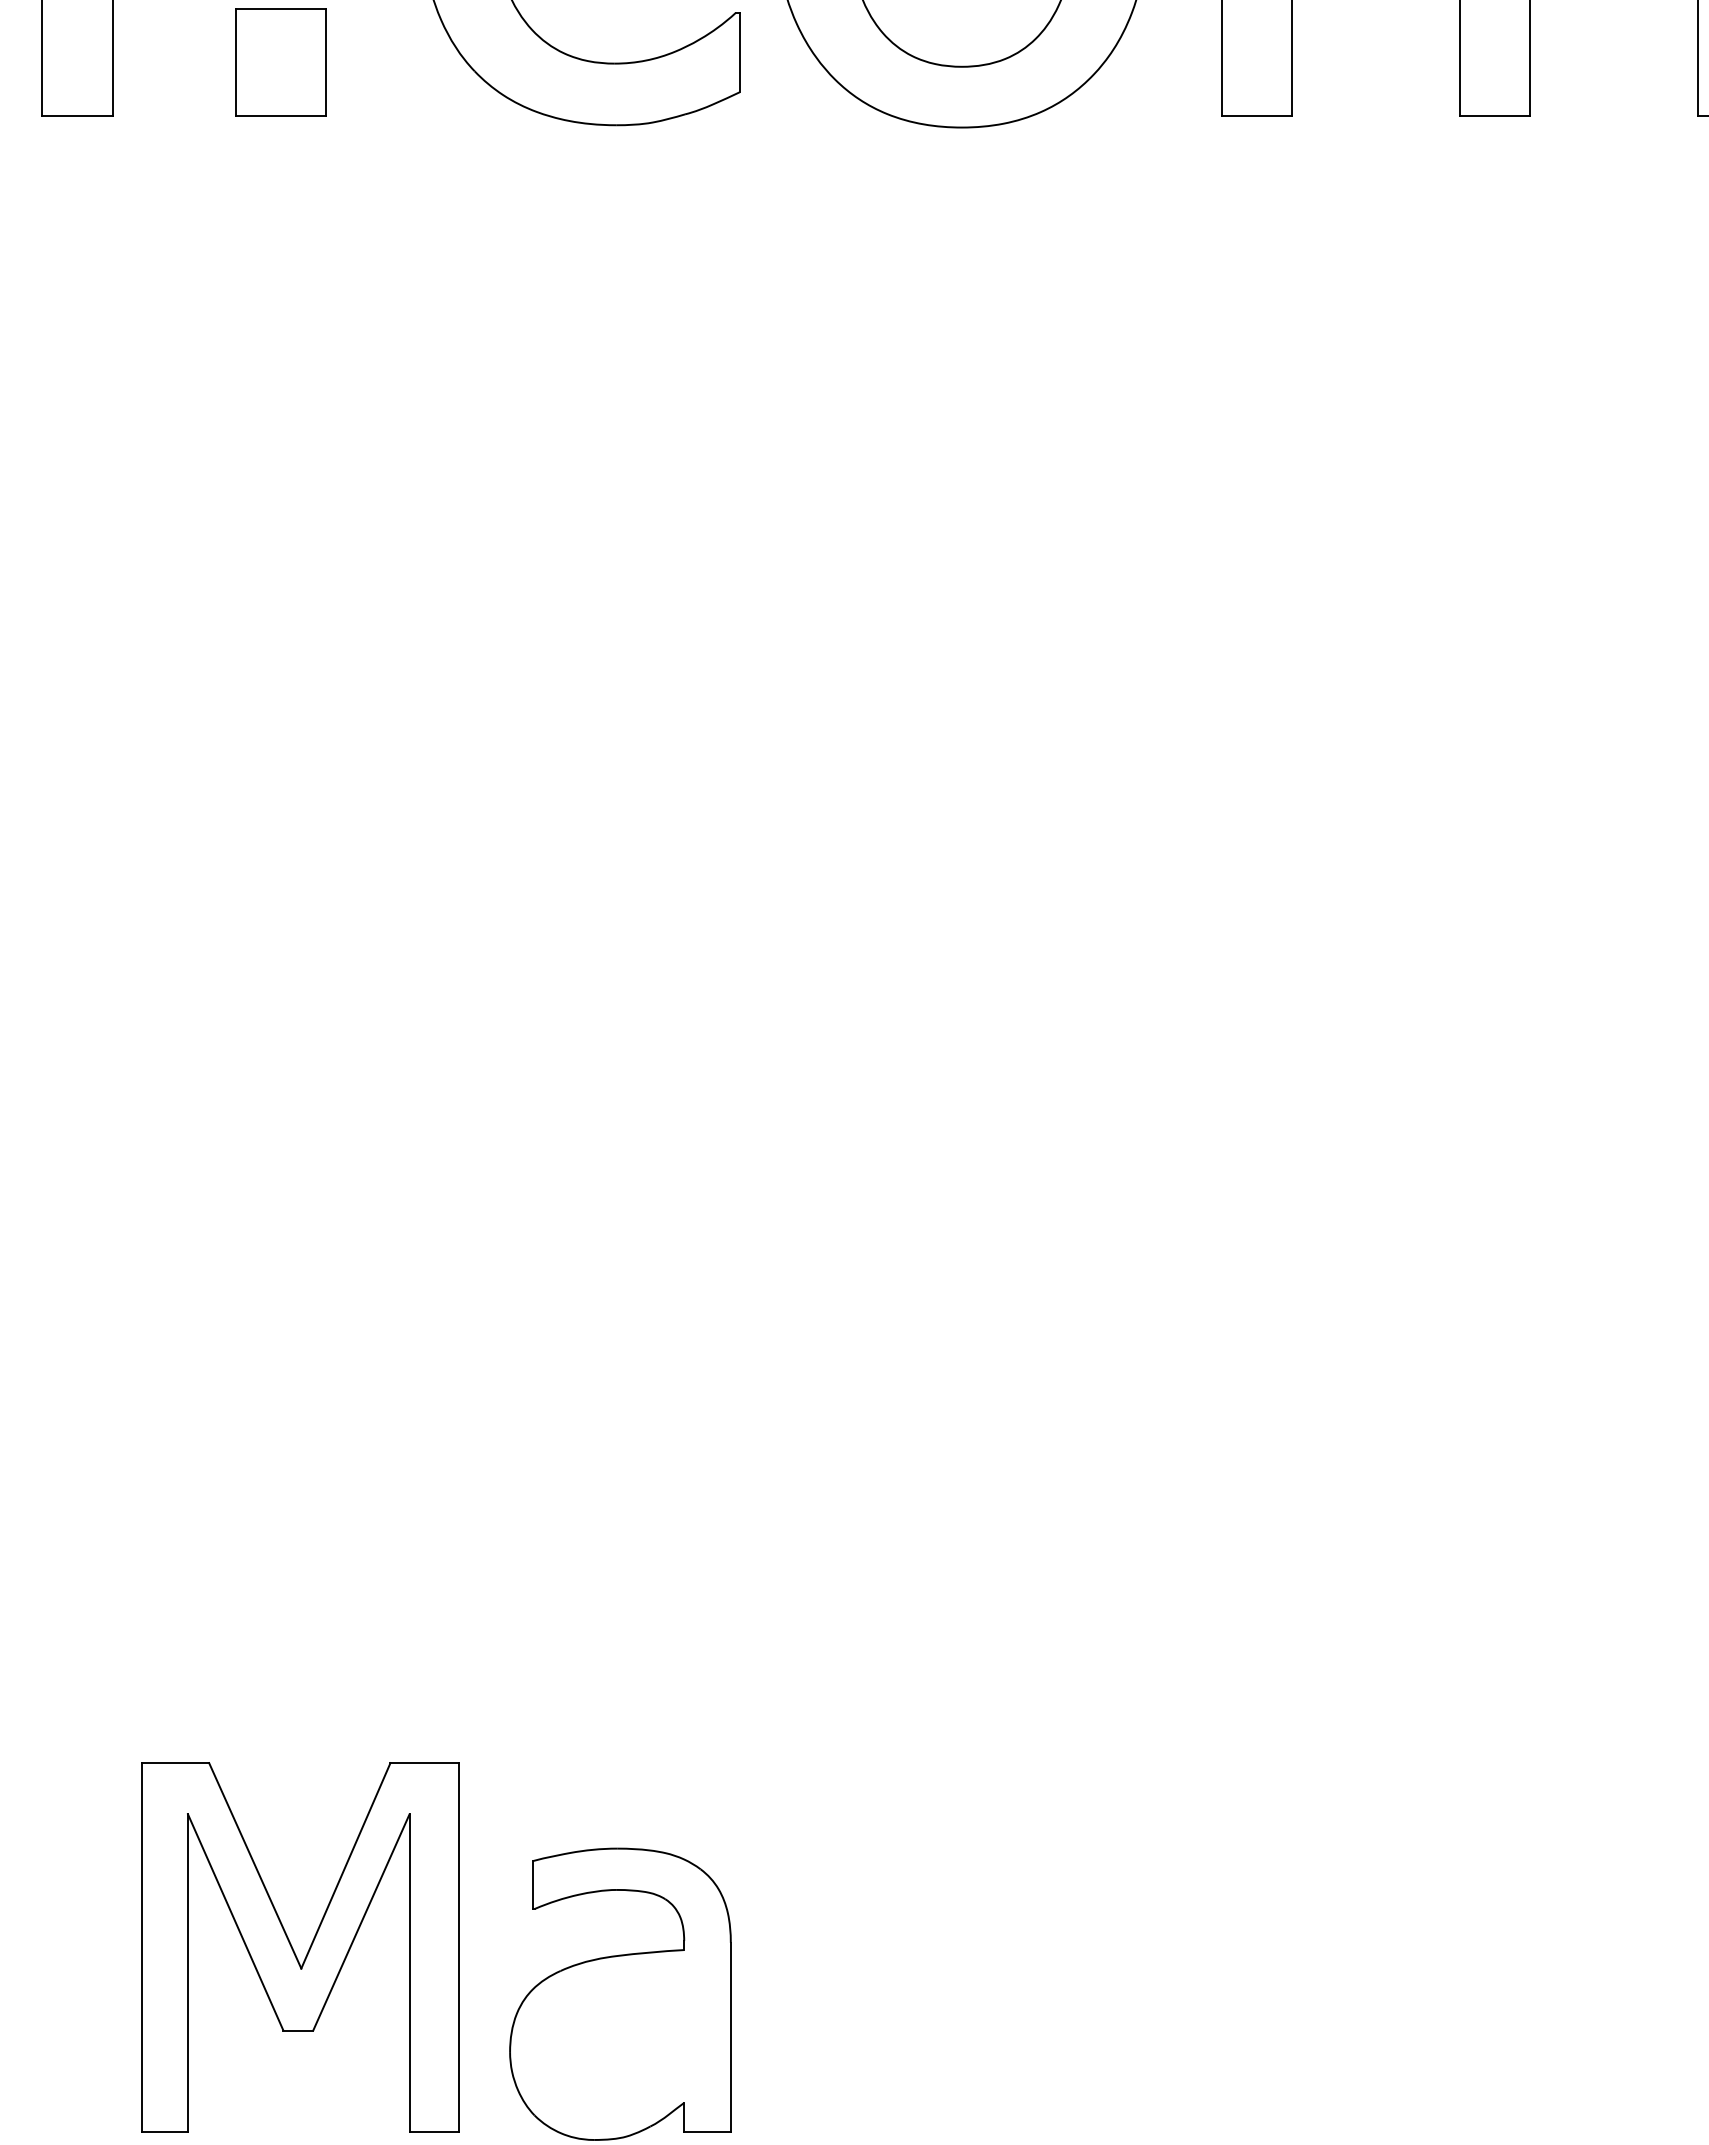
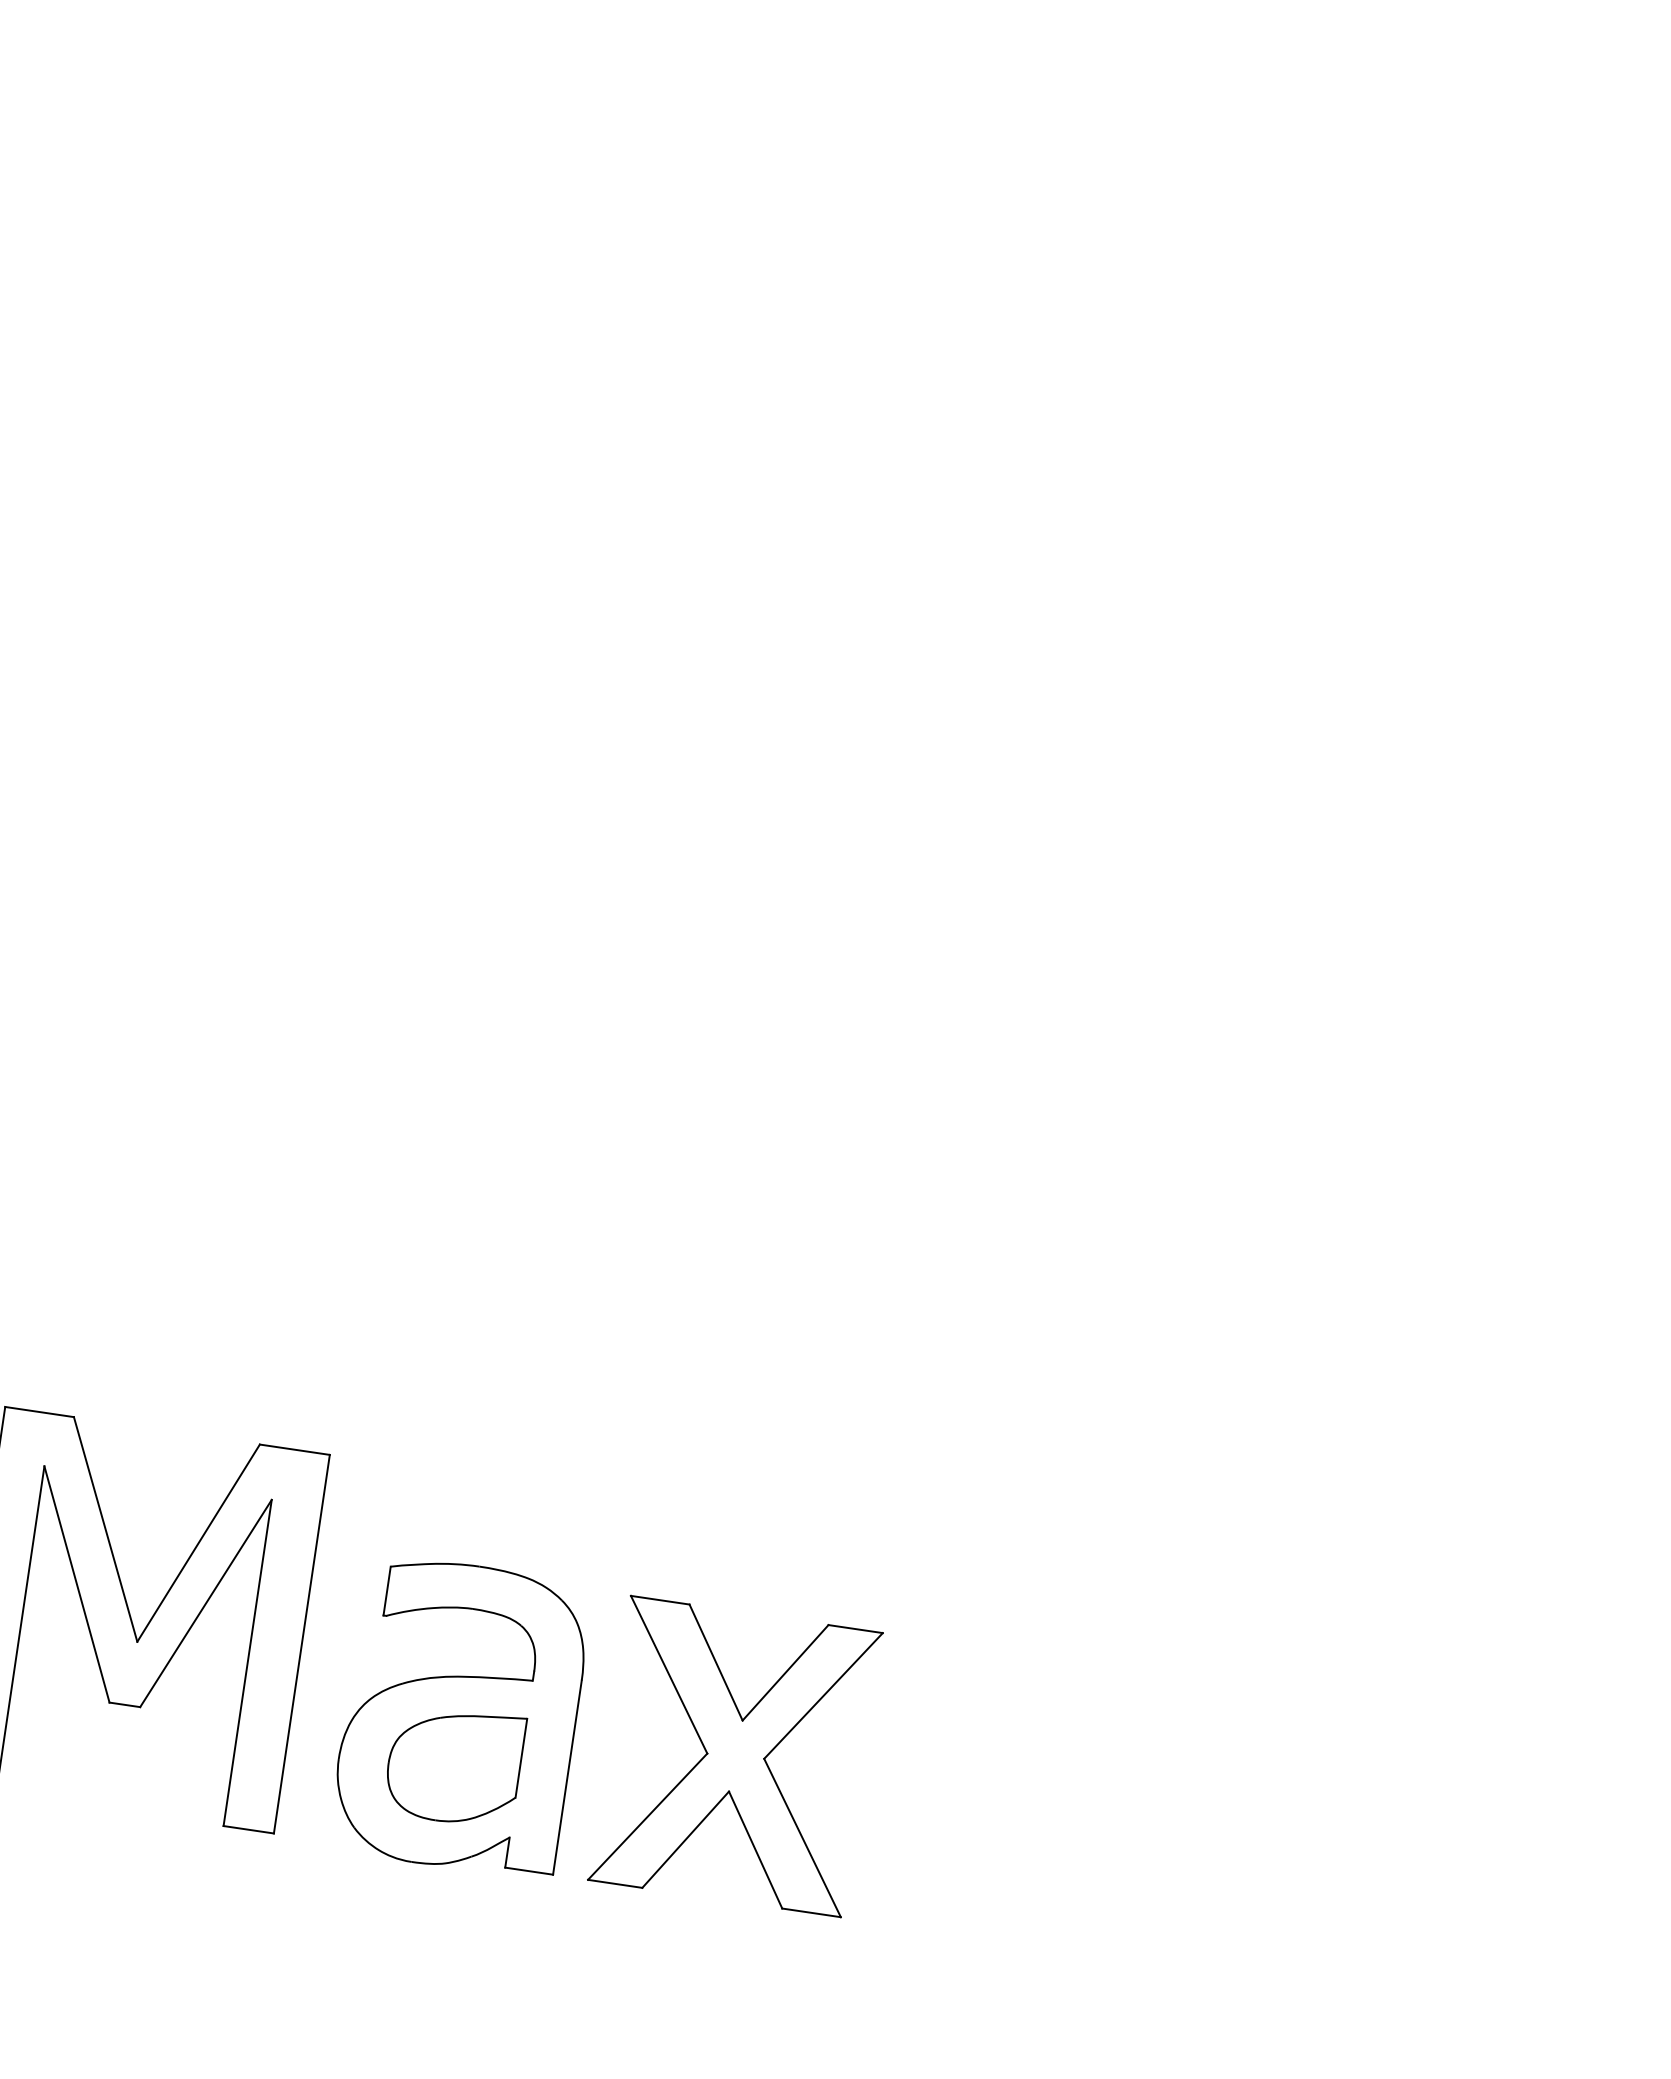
part: (887, 1993) -> (734, 1756), added
part: (620, 2041) -> (453, 1764), added

